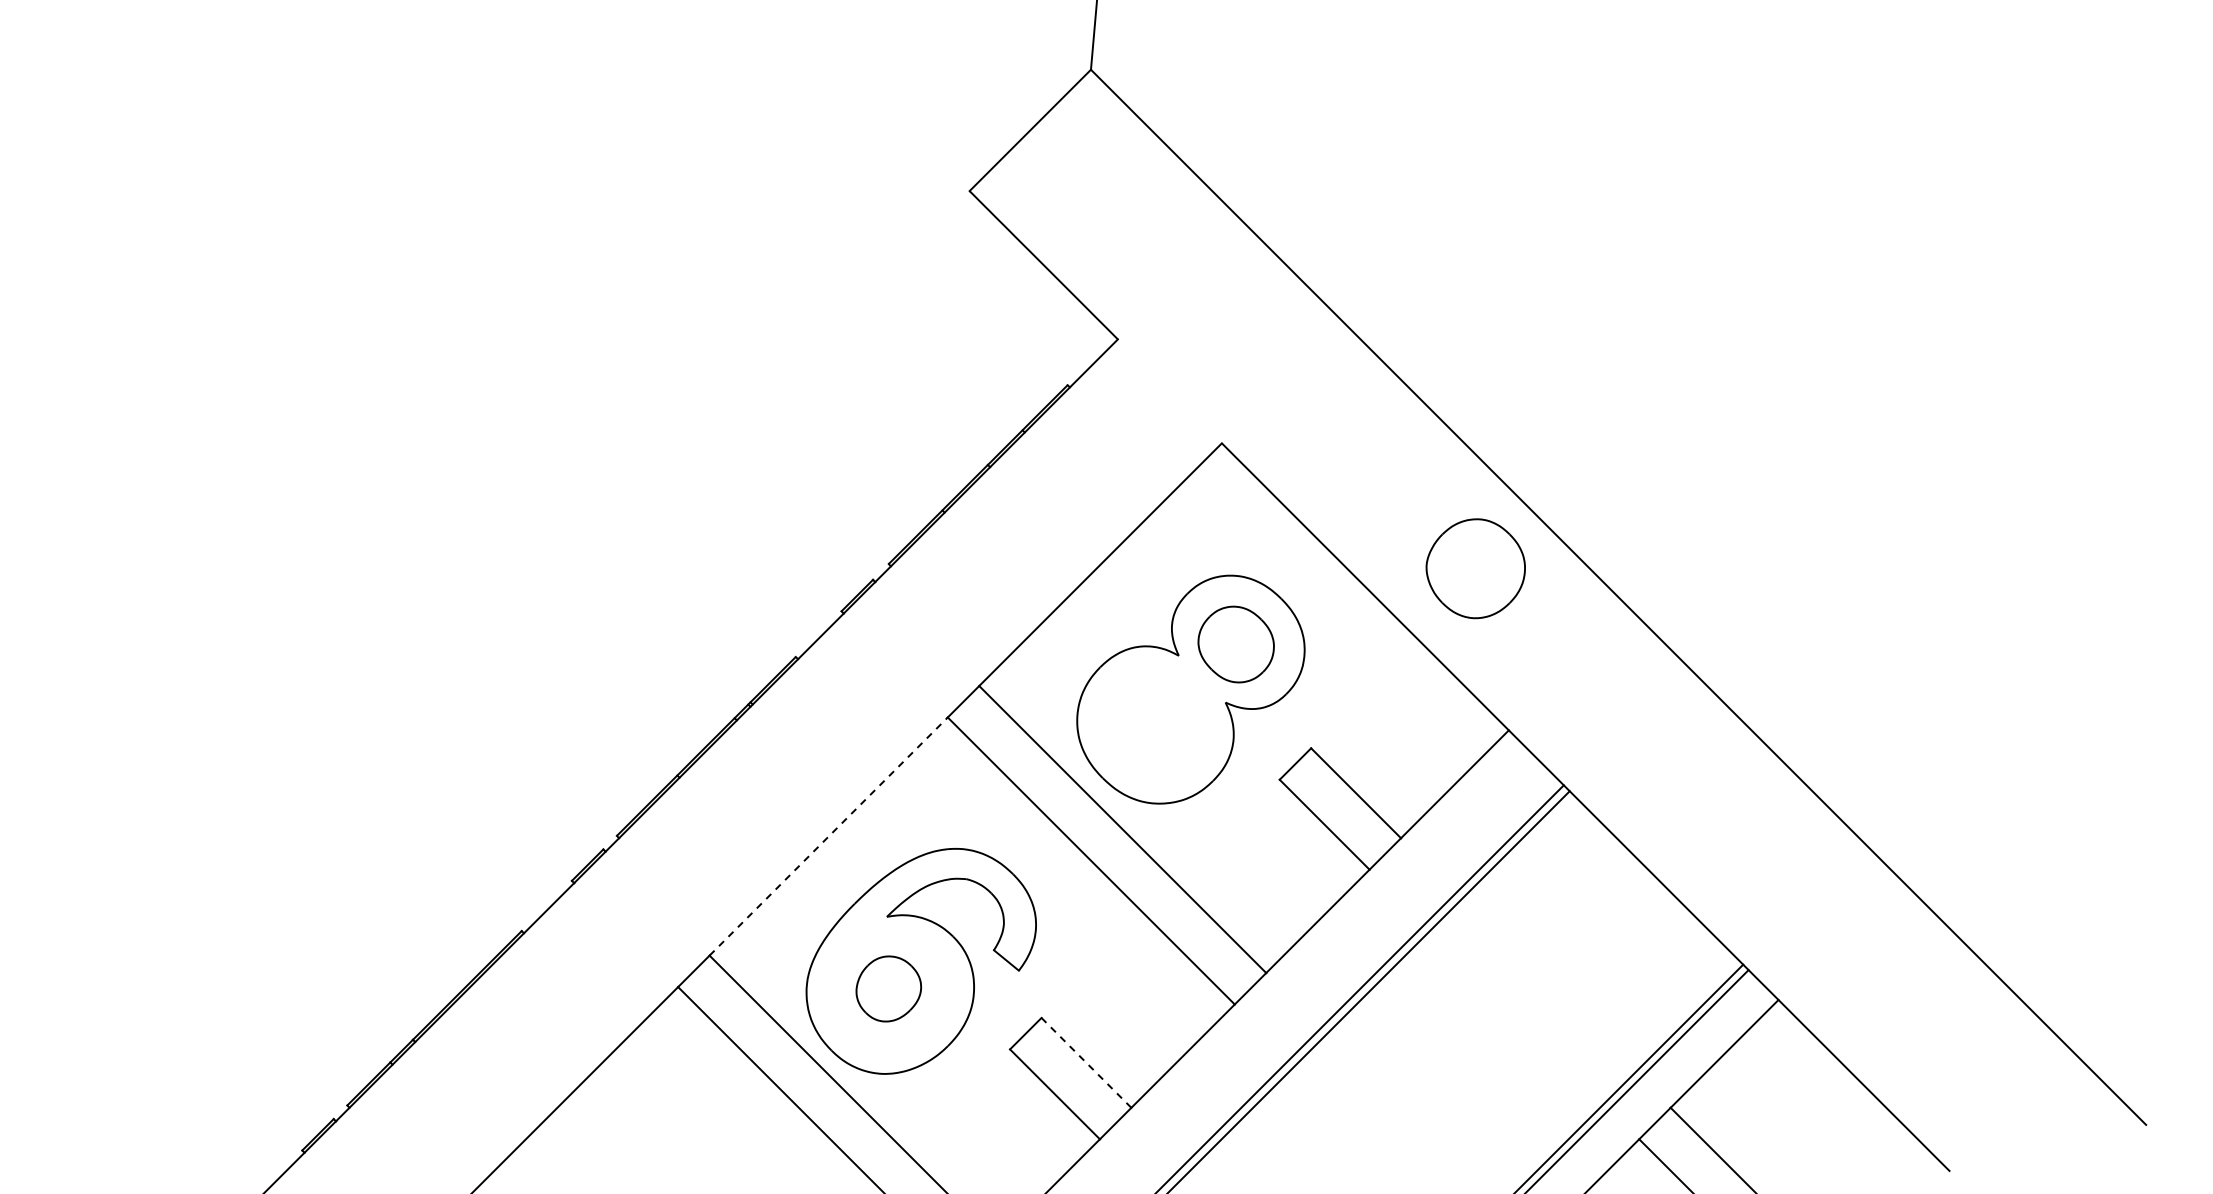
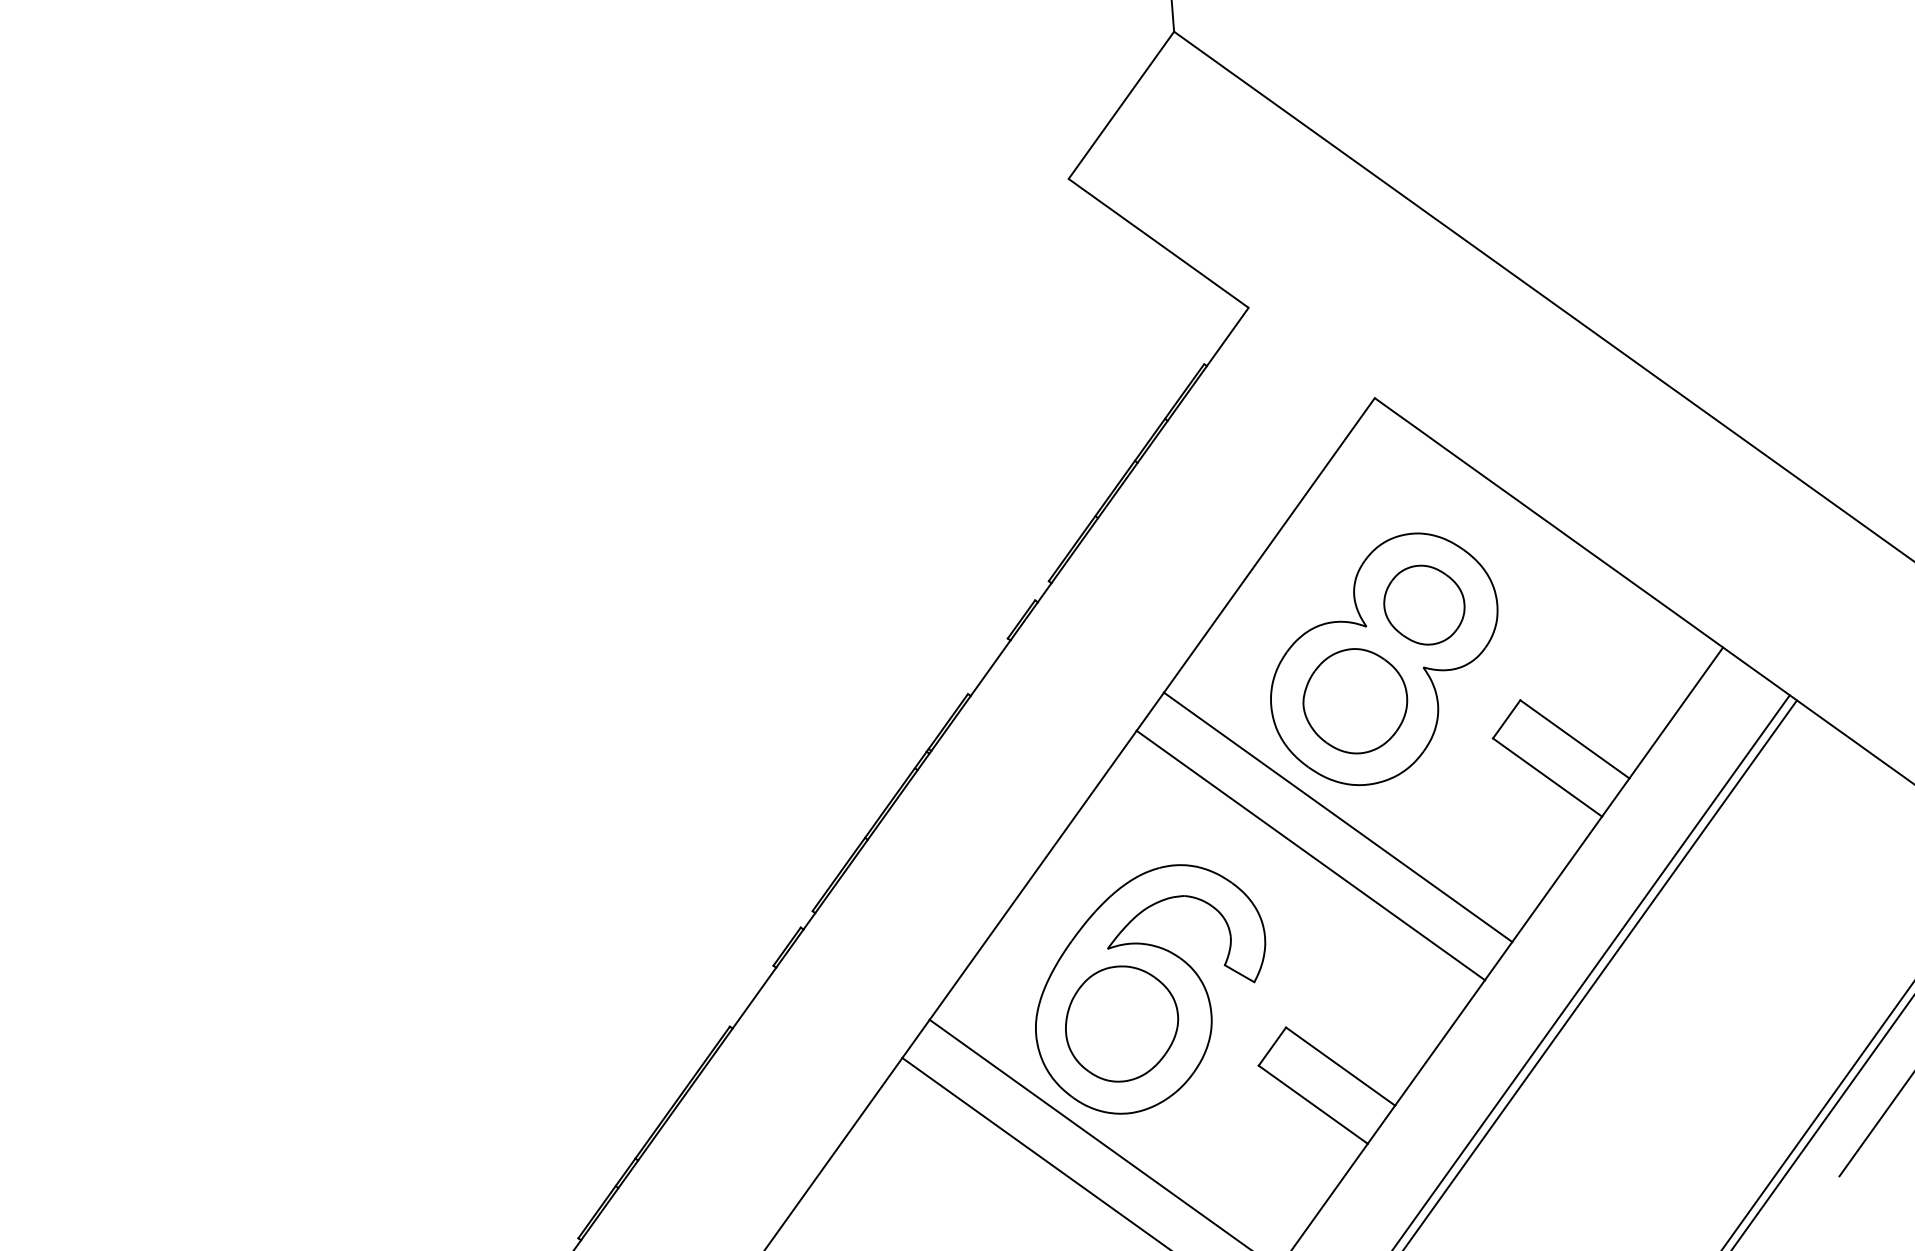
part: (1475, 568) -> (1355, 701), moved
line: (829, 836) -> (1034, 875), dashed -> solid
part: (888, 988) -> (1121, 1023), size x1.67
line: (1086, 1062) -> (1340, 1066), dashed -> solid

